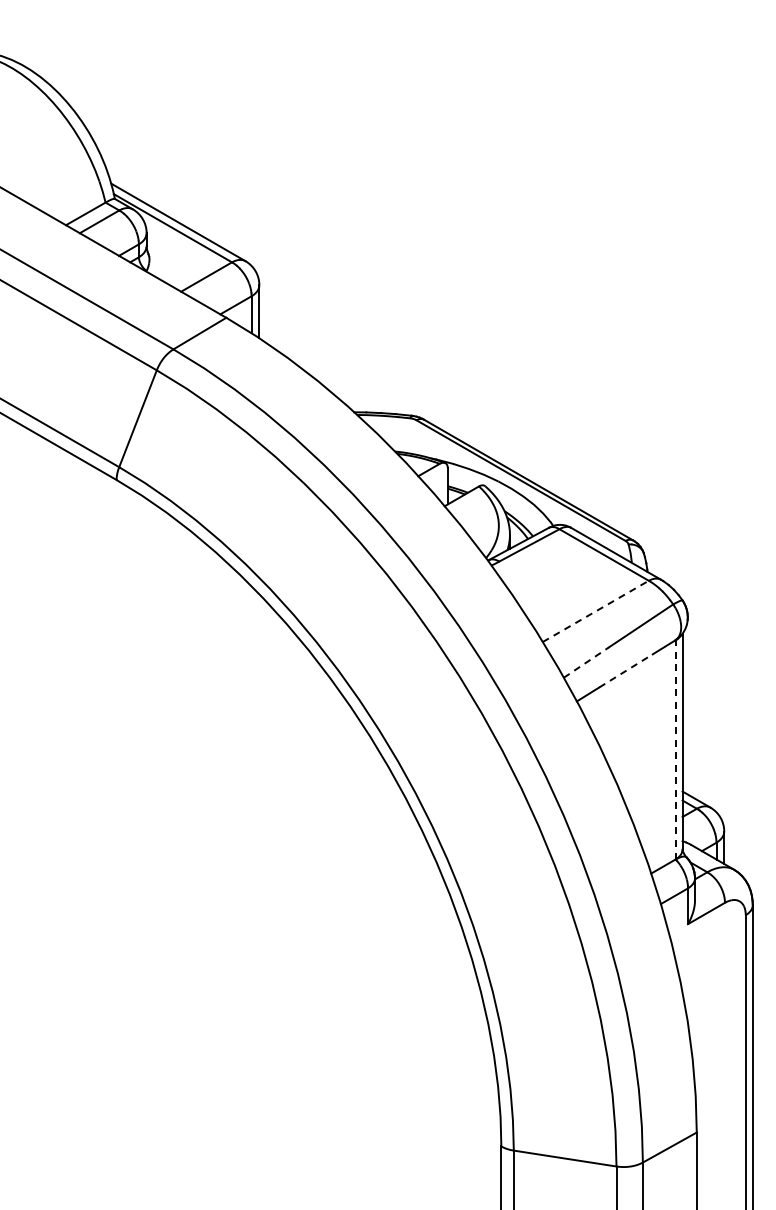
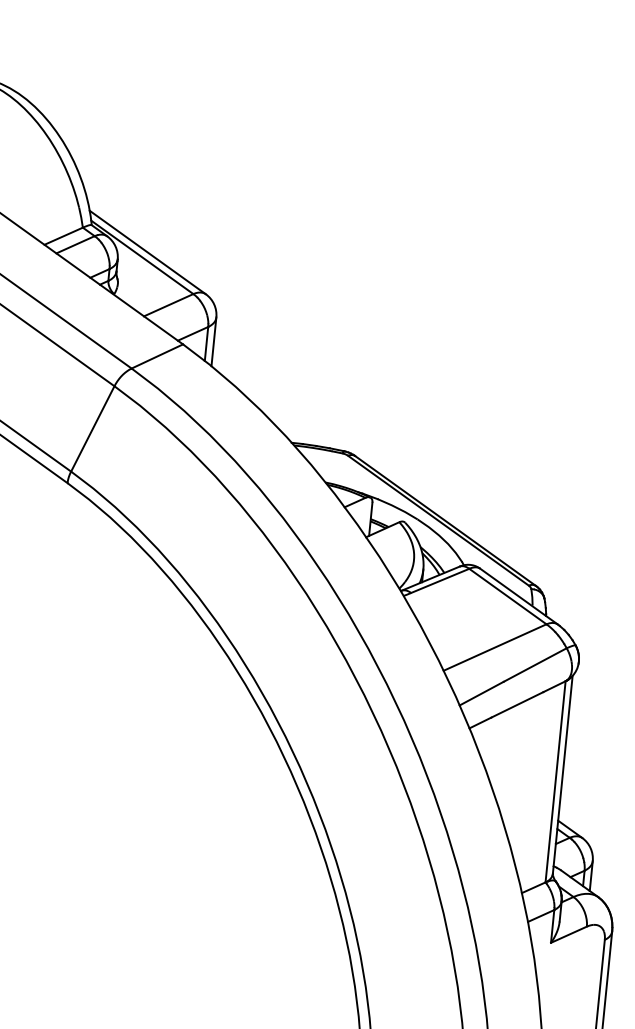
line: (596, 611) -> (495, 647), dashed -> solid
line: (586, 662) -> (481, 693), dashed -> solid
line: (626, 670) -> (517, 704), dashed -> solid
line: (675, 749) -> (555, 781), dashed -> solid

